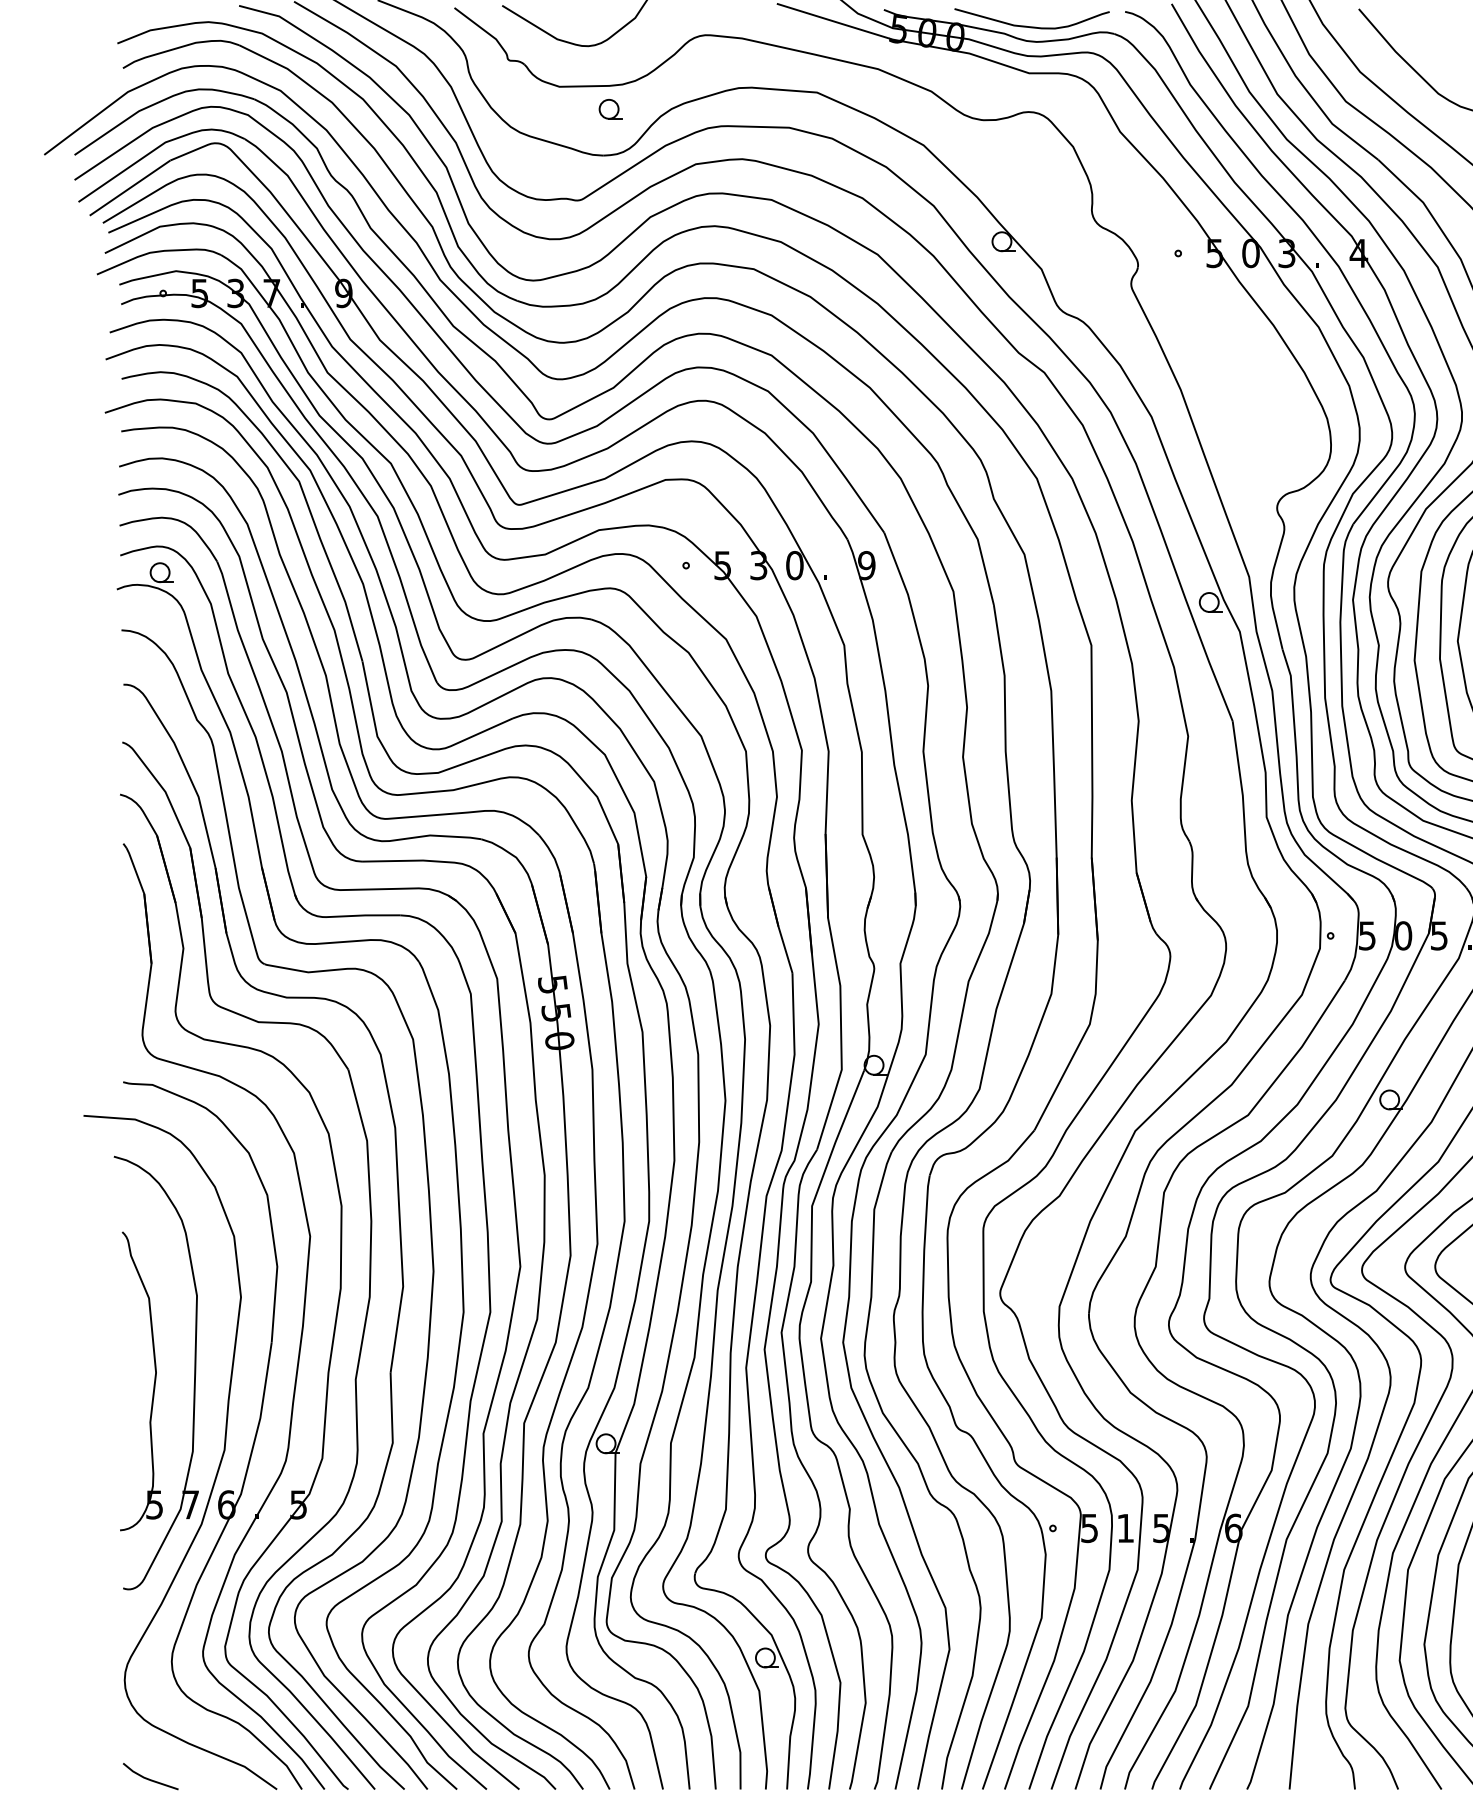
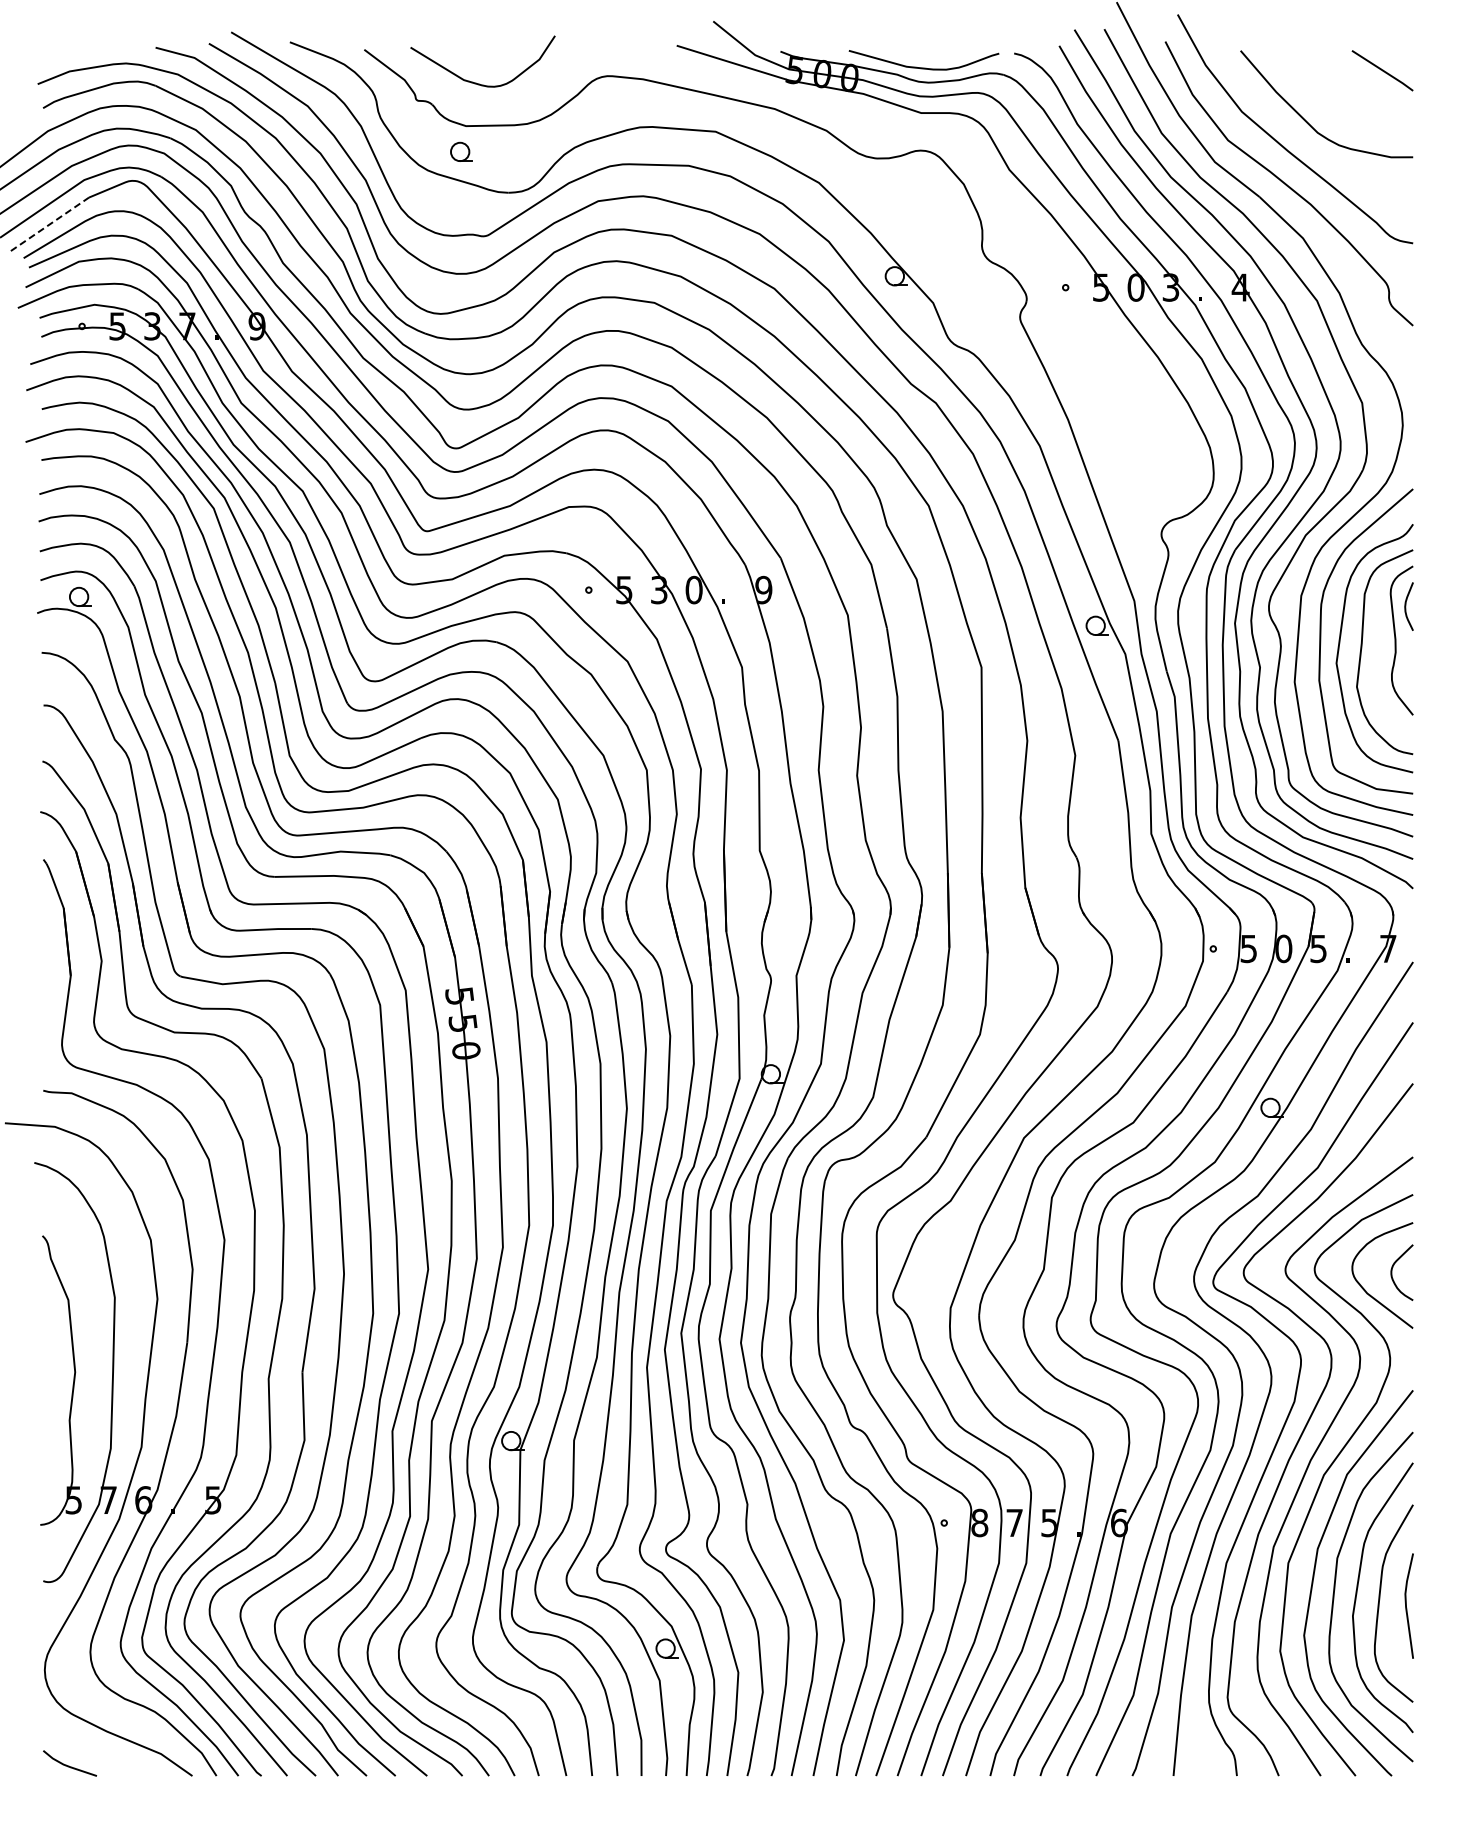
part: (610, 108) -> (461, 151), moved
line: (130, 188) -> (50, 224), solid -> dashed
text: (1089, 1527) -> (979, 1522), 5 -> 8
text: (1125, 1527) -> (1014, 1522), 1 -> 7

